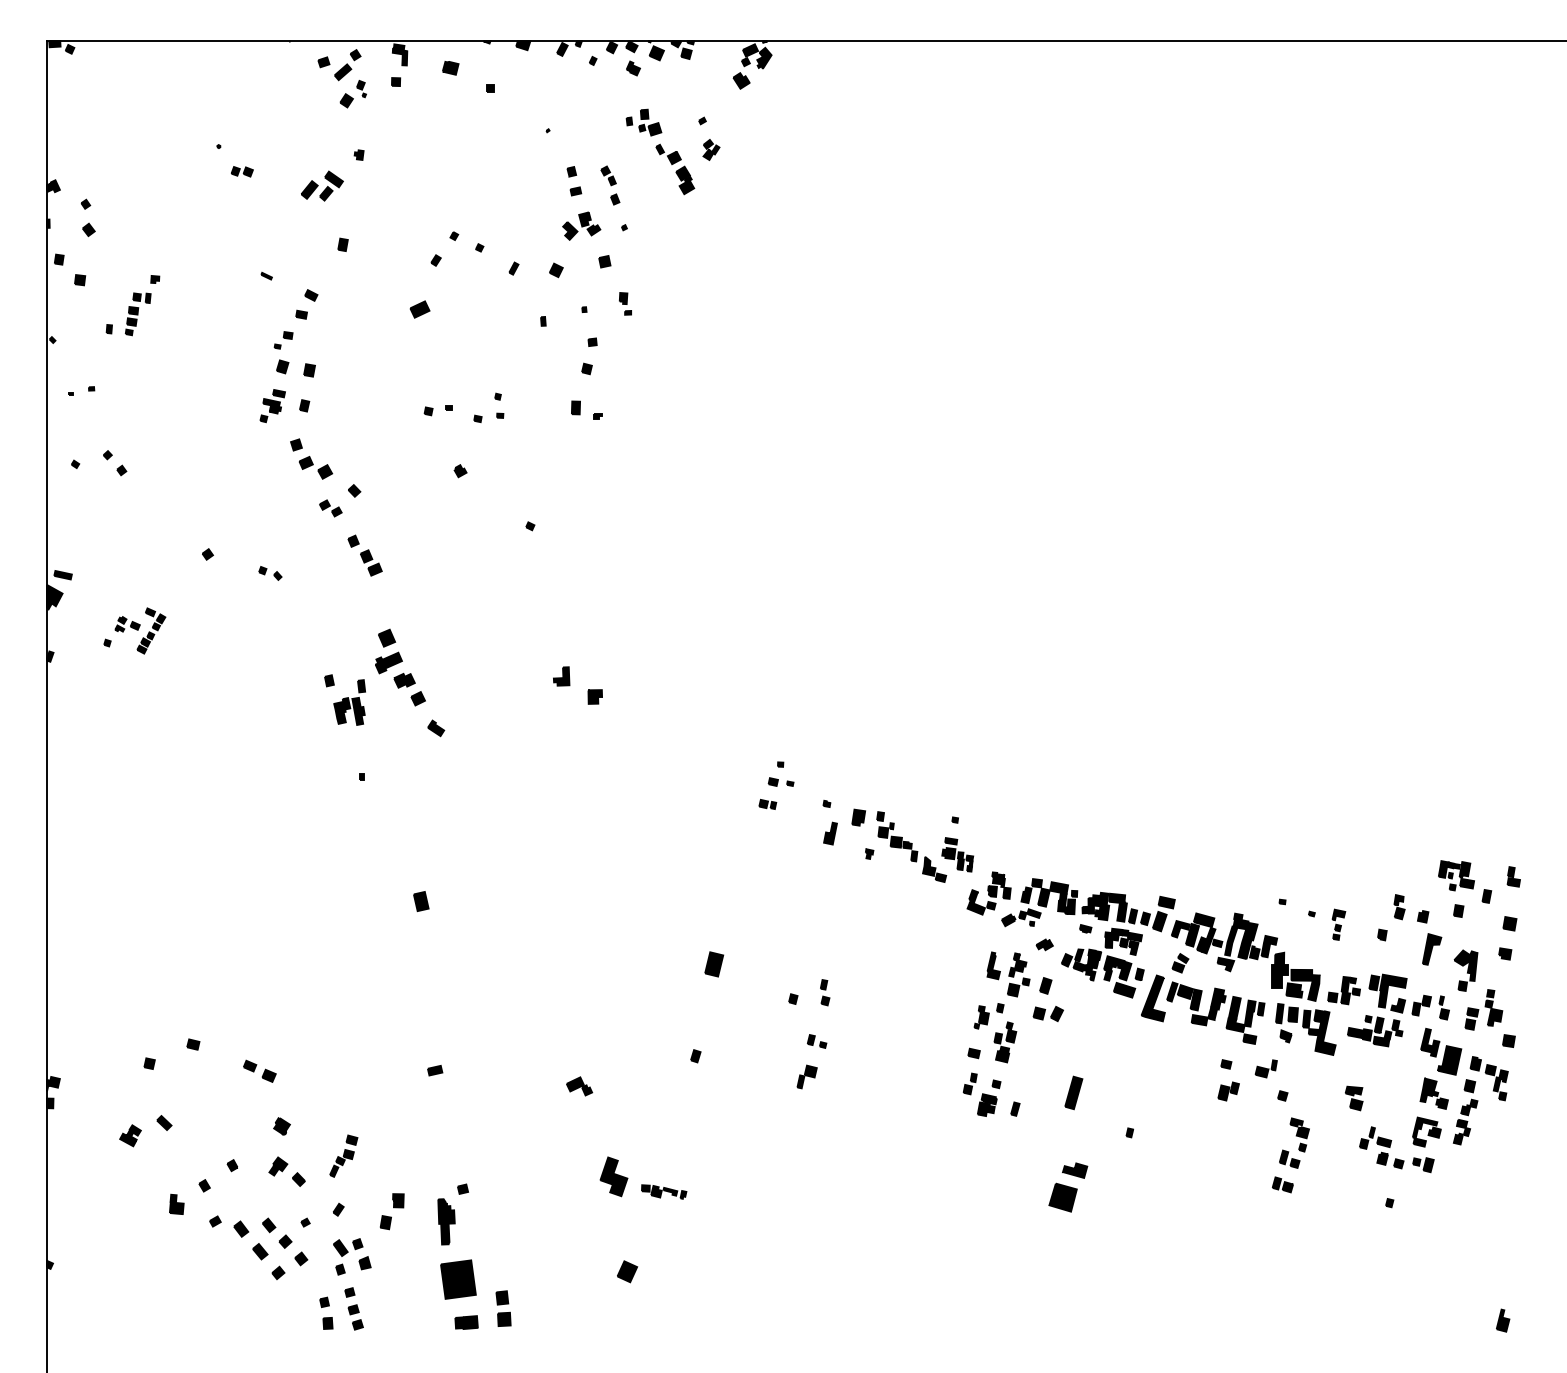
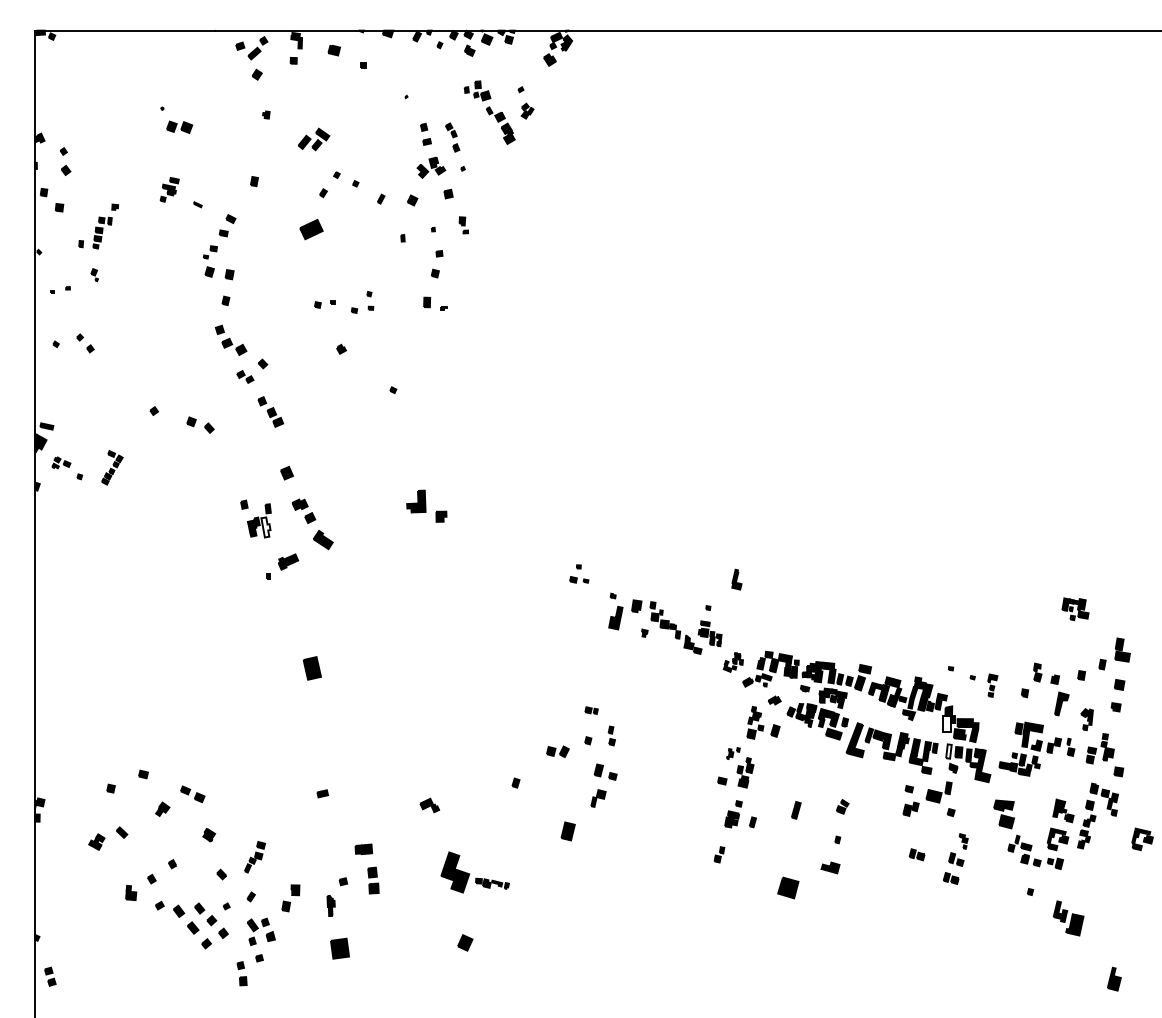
part: (361, 89) -> (94, 275), moved
part: (242, 171) -> (179, 127), size x1.6
part: (322, 185) -> (314, 139), moved
part: (419, 309) -> (311, 229), size x1.6
part: (272, 406) -> (169, 190), moved
part: (270, 573) -> (200, 425), size x1.6
part: (127, 624) -> (61, 463), moved
part: (388, 662) -> (288, 561), moved
part: (561, 676) -> (416, 501), size x1.6
fill: (358, 710) -> (265, 526), removed
part: (436, 728) -> (323, 540), size x1.6
part: (767, 804) -> (591, 710), moved
part: (830, 833) -> (615, 617), size x1.4
part: (1456, 875) -> (1075, 609), moved
part: (1513, 876) -> (1122, 649), size x1.6
part: (988, 893) -> (732, 662), size x0.6
part: (421, 901) -> (312, 668), size x1.6
part: (1180, 963) -> (842, 807), moved
part: (714, 964) -> (568, 831), moved
part: (993, 965) -> (736, 579), moved
part: (1465, 970) -> (1086, 719), size x0.7
fill: (1276, 976) -> (946, 724), removed
part: (1343, 990) -> (996, 734), removed
part: (1047, 1013) -> (557, 751), moved
fill: (1279, 1013) -> (948, 751), removed
part: (988, 1016) -> (732, 753), size x0.6
part: (817, 1041) -> (606, 772), size x1.6
part: (1441, 1051) -> (1068, 918), moved
part: (1265, 1068) -> (938, 792), size x1.6
part: (969, 1083) -> (718, 854), moved
part: (1073, 1092) -> (796, 810), size x0.7
part: (1353, 1098) -> (1003, 814), size x1.6
part: (1540, 1131) -> (1142, 838), added
part: (1299, 1134) -> (963, 841), size x0.6
part: (1236, 1152) -> (916, 854), added
part: (278, 1166) -> (162, 809), moved
part: (1075, 1170) -> (830, 867), moved
part: (613, 1176) -> (454, 872), size x1.4
part: (446, 1221) -> (331, 905), size x0.6
part: (458, 1279) -> (340, 948), size x0.7
part: (503, 1308) -> (373, 880), moved
part: (355, 1317) -> (50, 976), moved
part: (1503, 1320) -> (1114, 979), size x1.4
part: (466, 1322) -> (363, 849), moved

